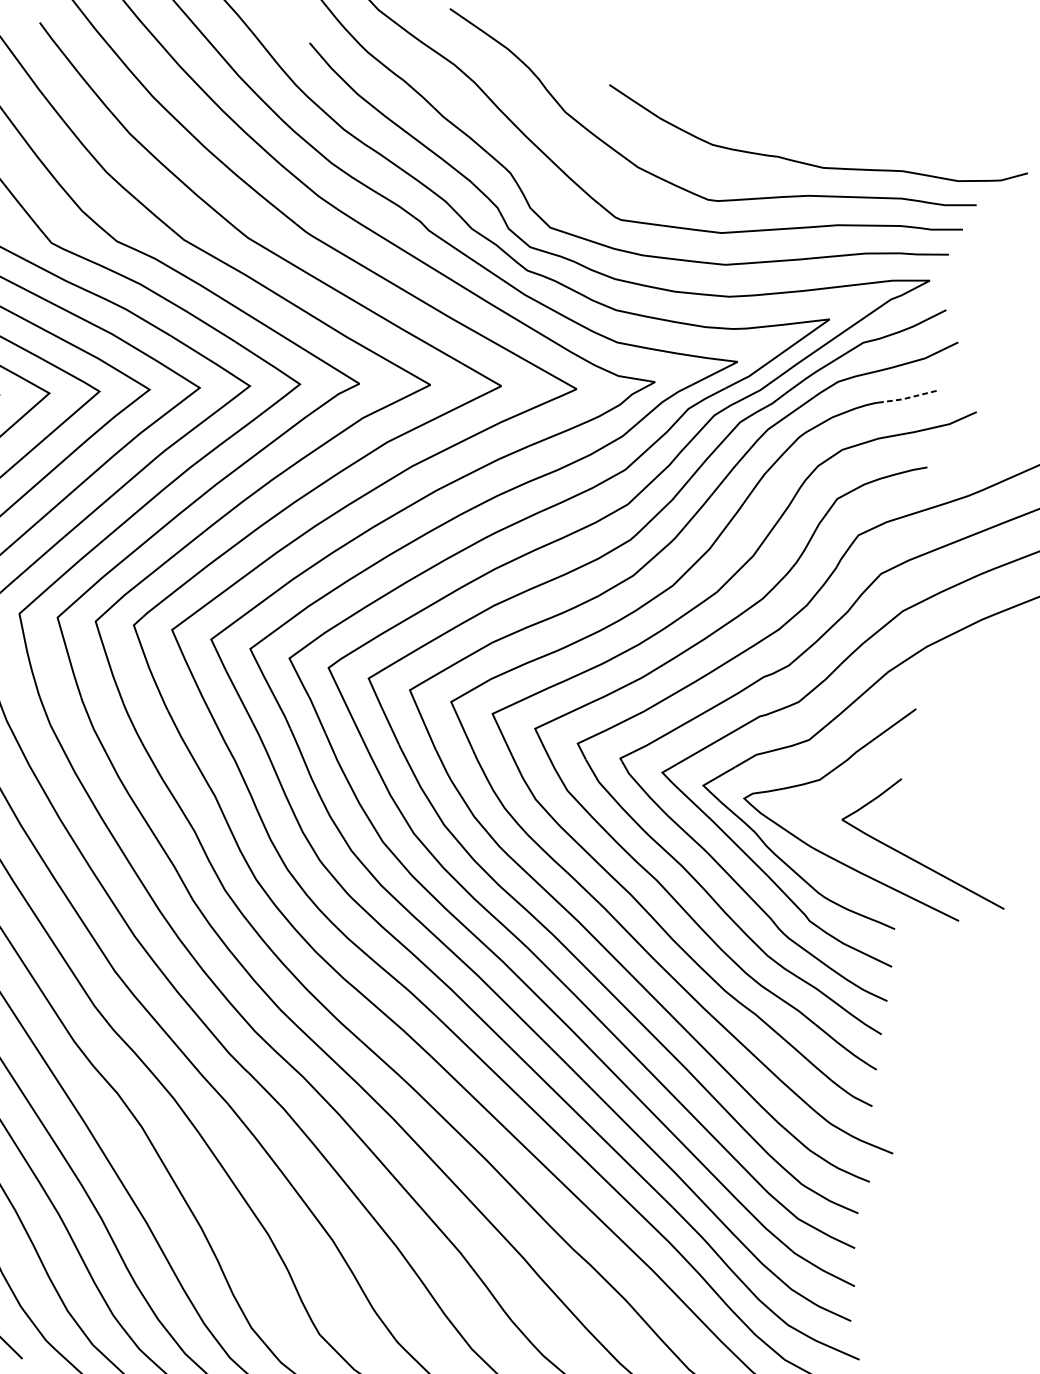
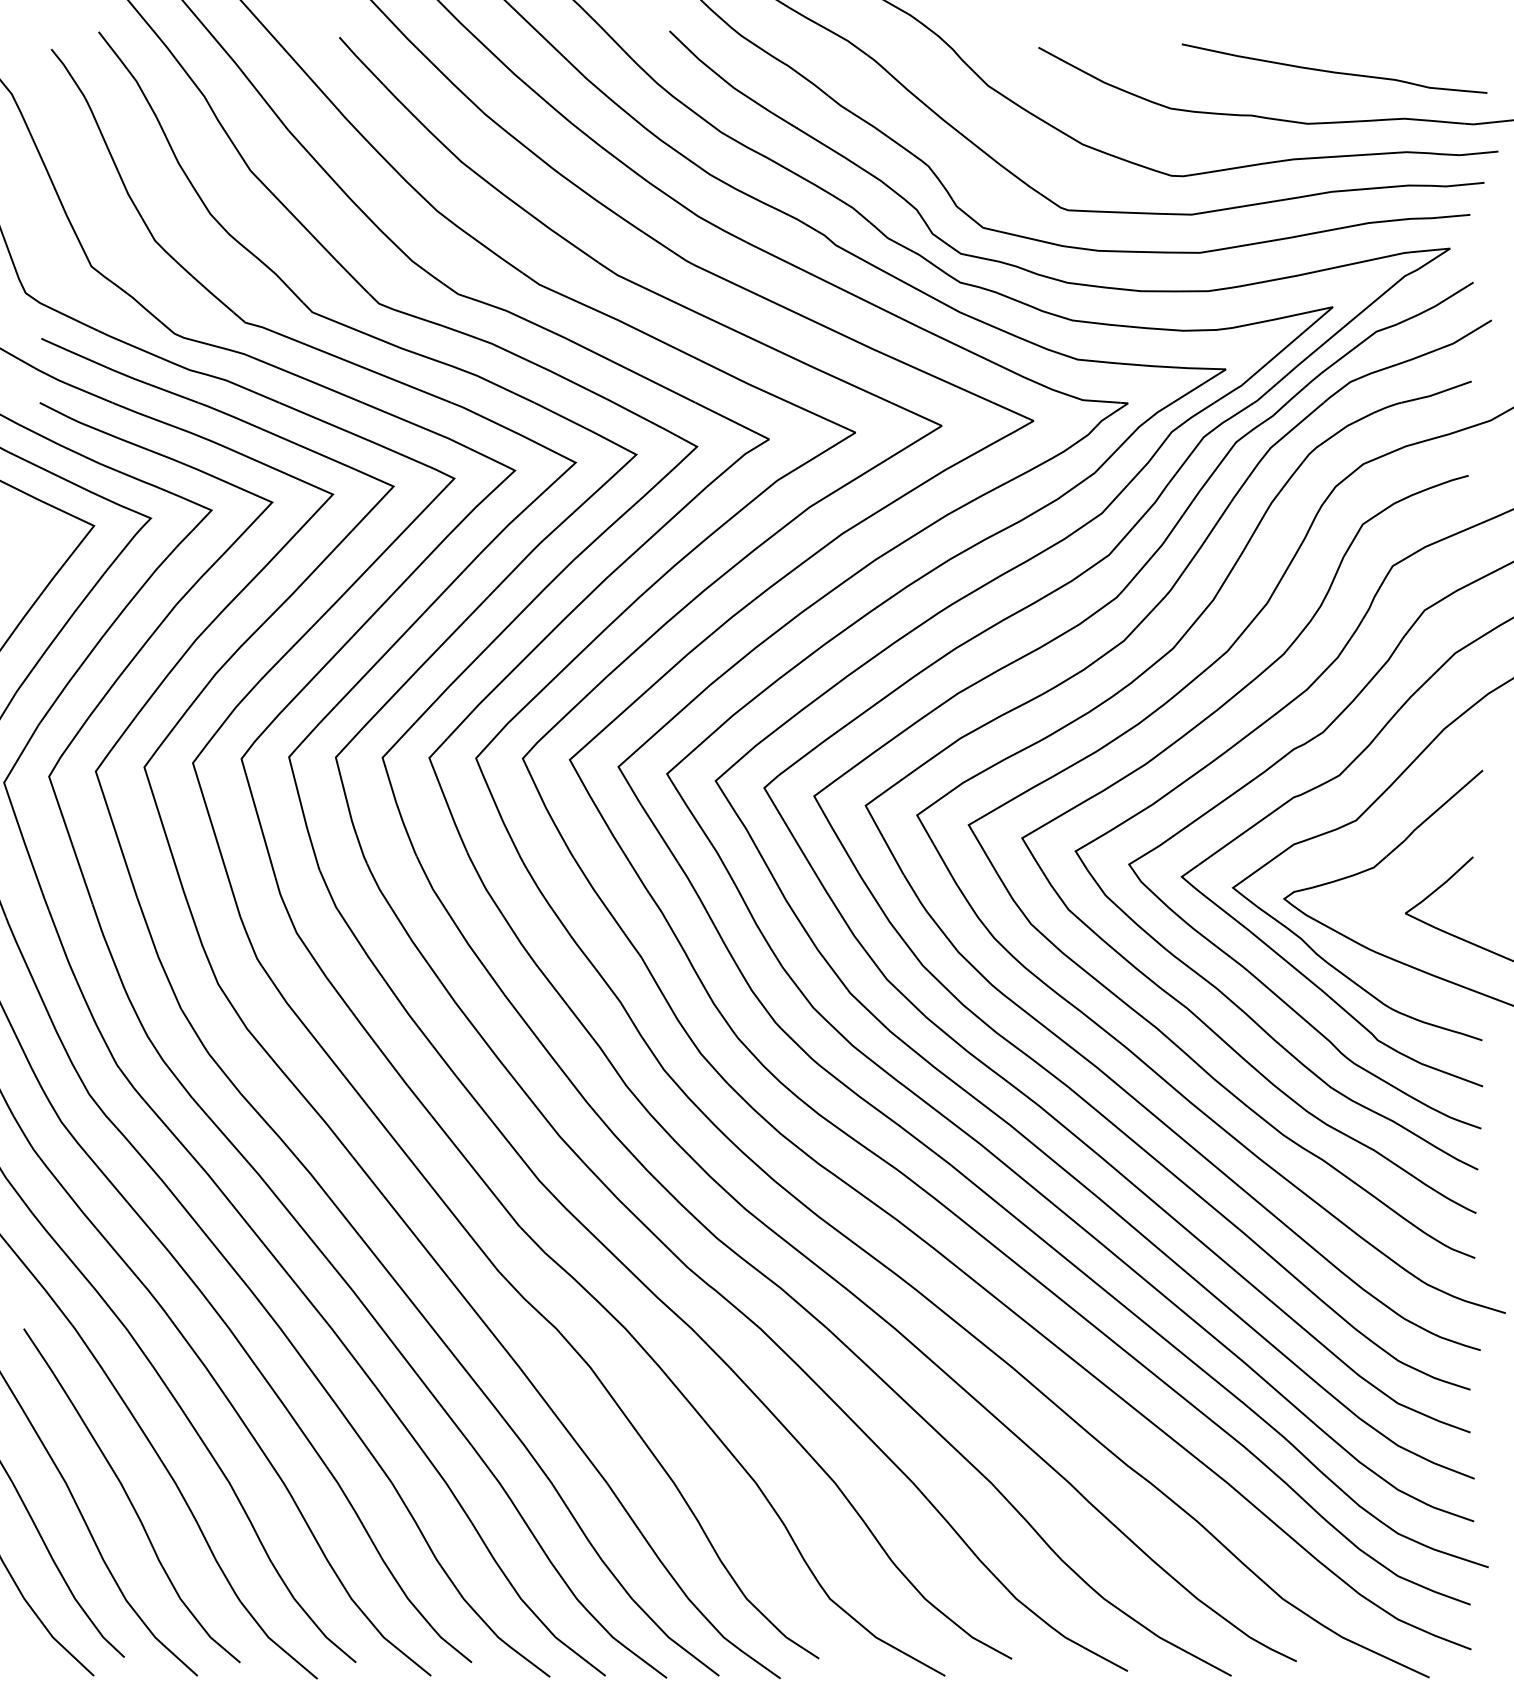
curve: (849, 127) -> (1334, 71), added
line: (907, 397) -> (1436, 393), dashed -> solid

